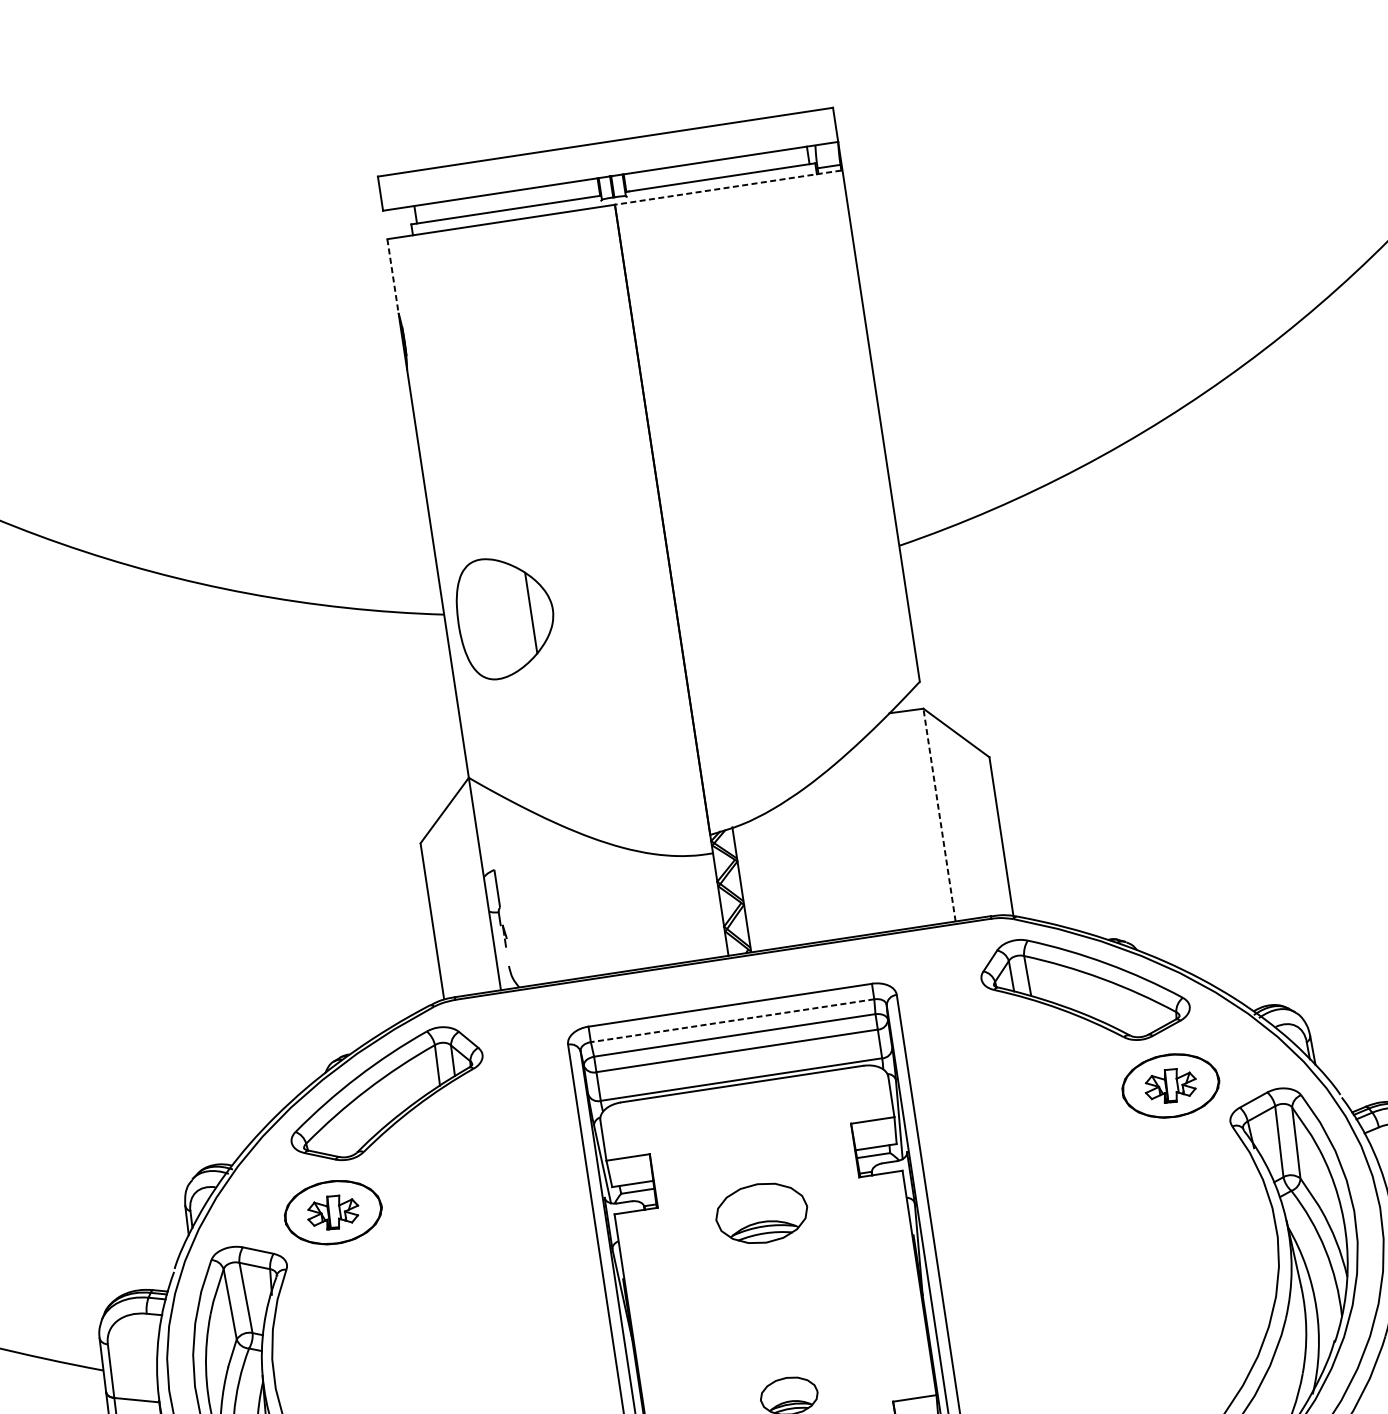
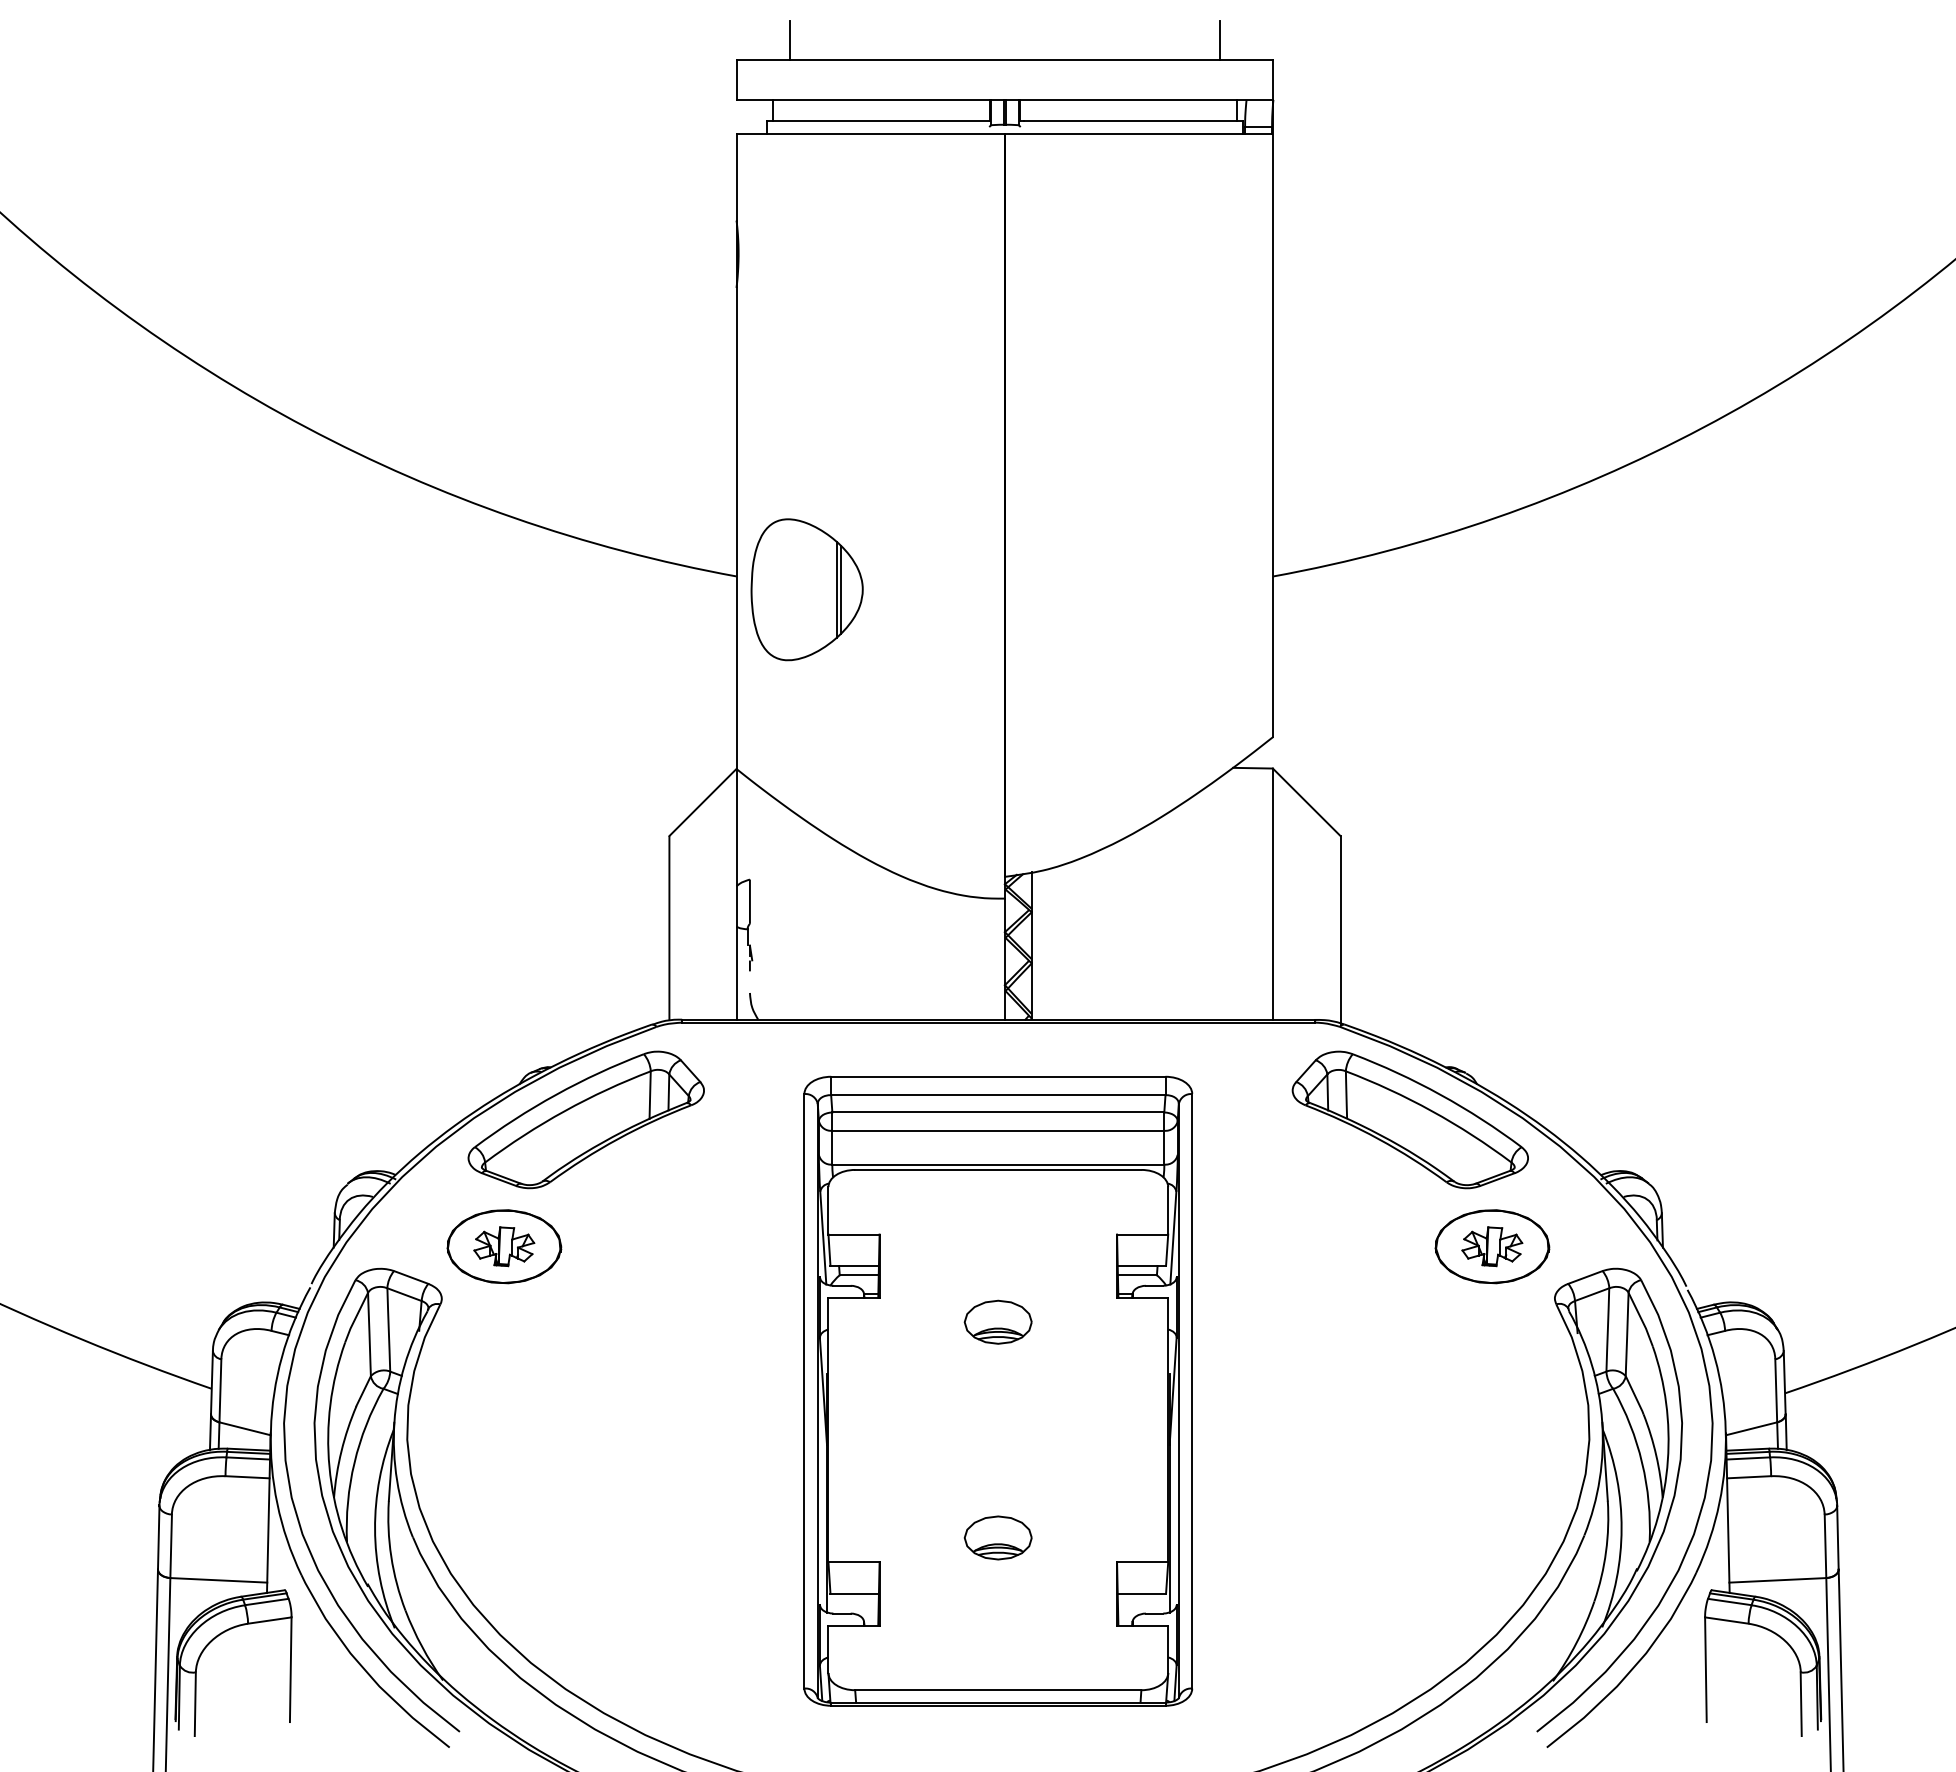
line: (784, 98) -> (1219, 40), added
line: (421, 153) -> (790, 40), added
line: (728, 187) -> (1138, 133), dashed -> solid
line: (393, 276) -> (736, 177), dashed -> solid
line: (533, 612) -> (840, 589), added
line: (939, 815) -> (1272, 894), dashed -> solid
line: (731, 1021) -> (997, 1095), dashed -> solid
part: (760, 1212) -> (997, 1321), size x0.62

